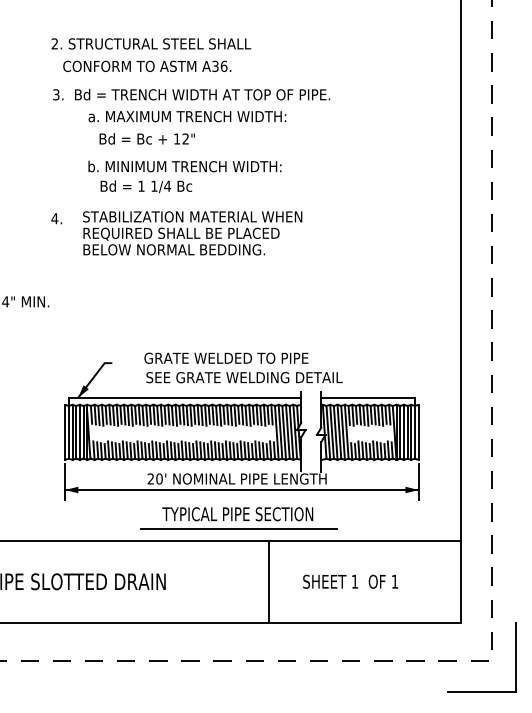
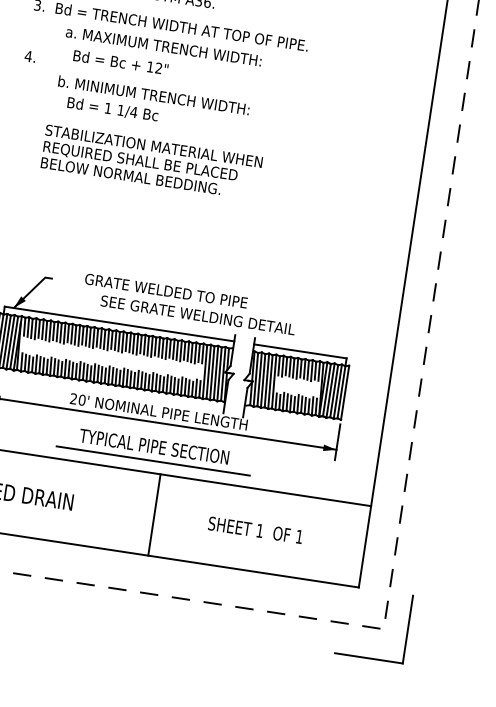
text: (56, 218) -> (30, 56), moved
text: (244, 377) -> (198, 315), moved
line: (269, 581) -> (154, 514), moved

